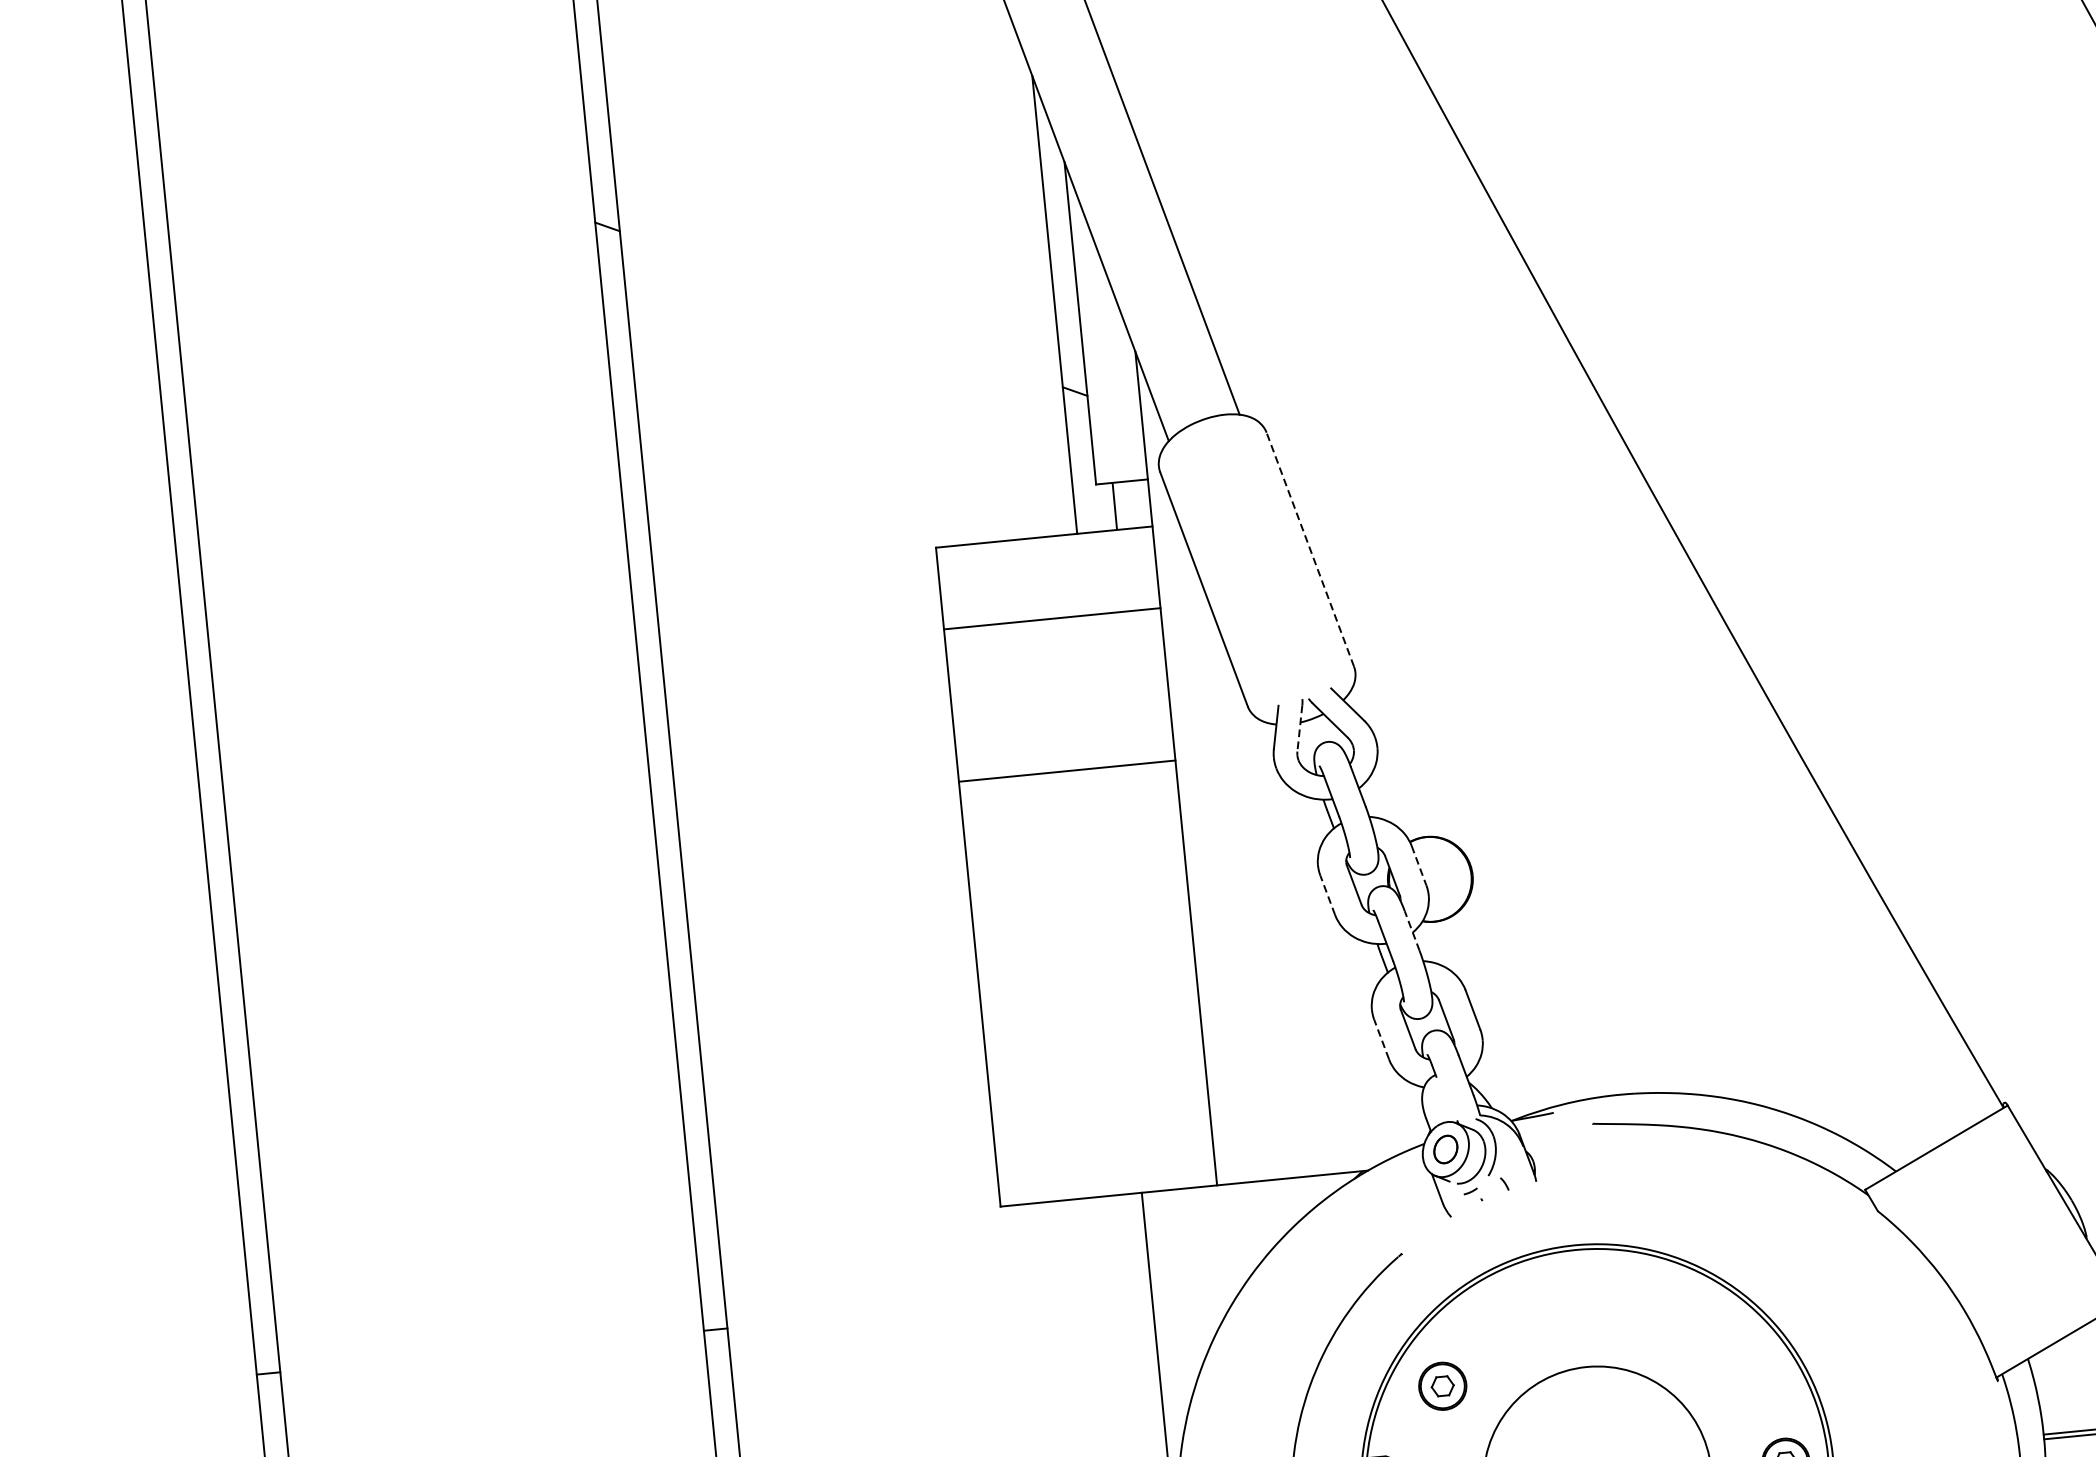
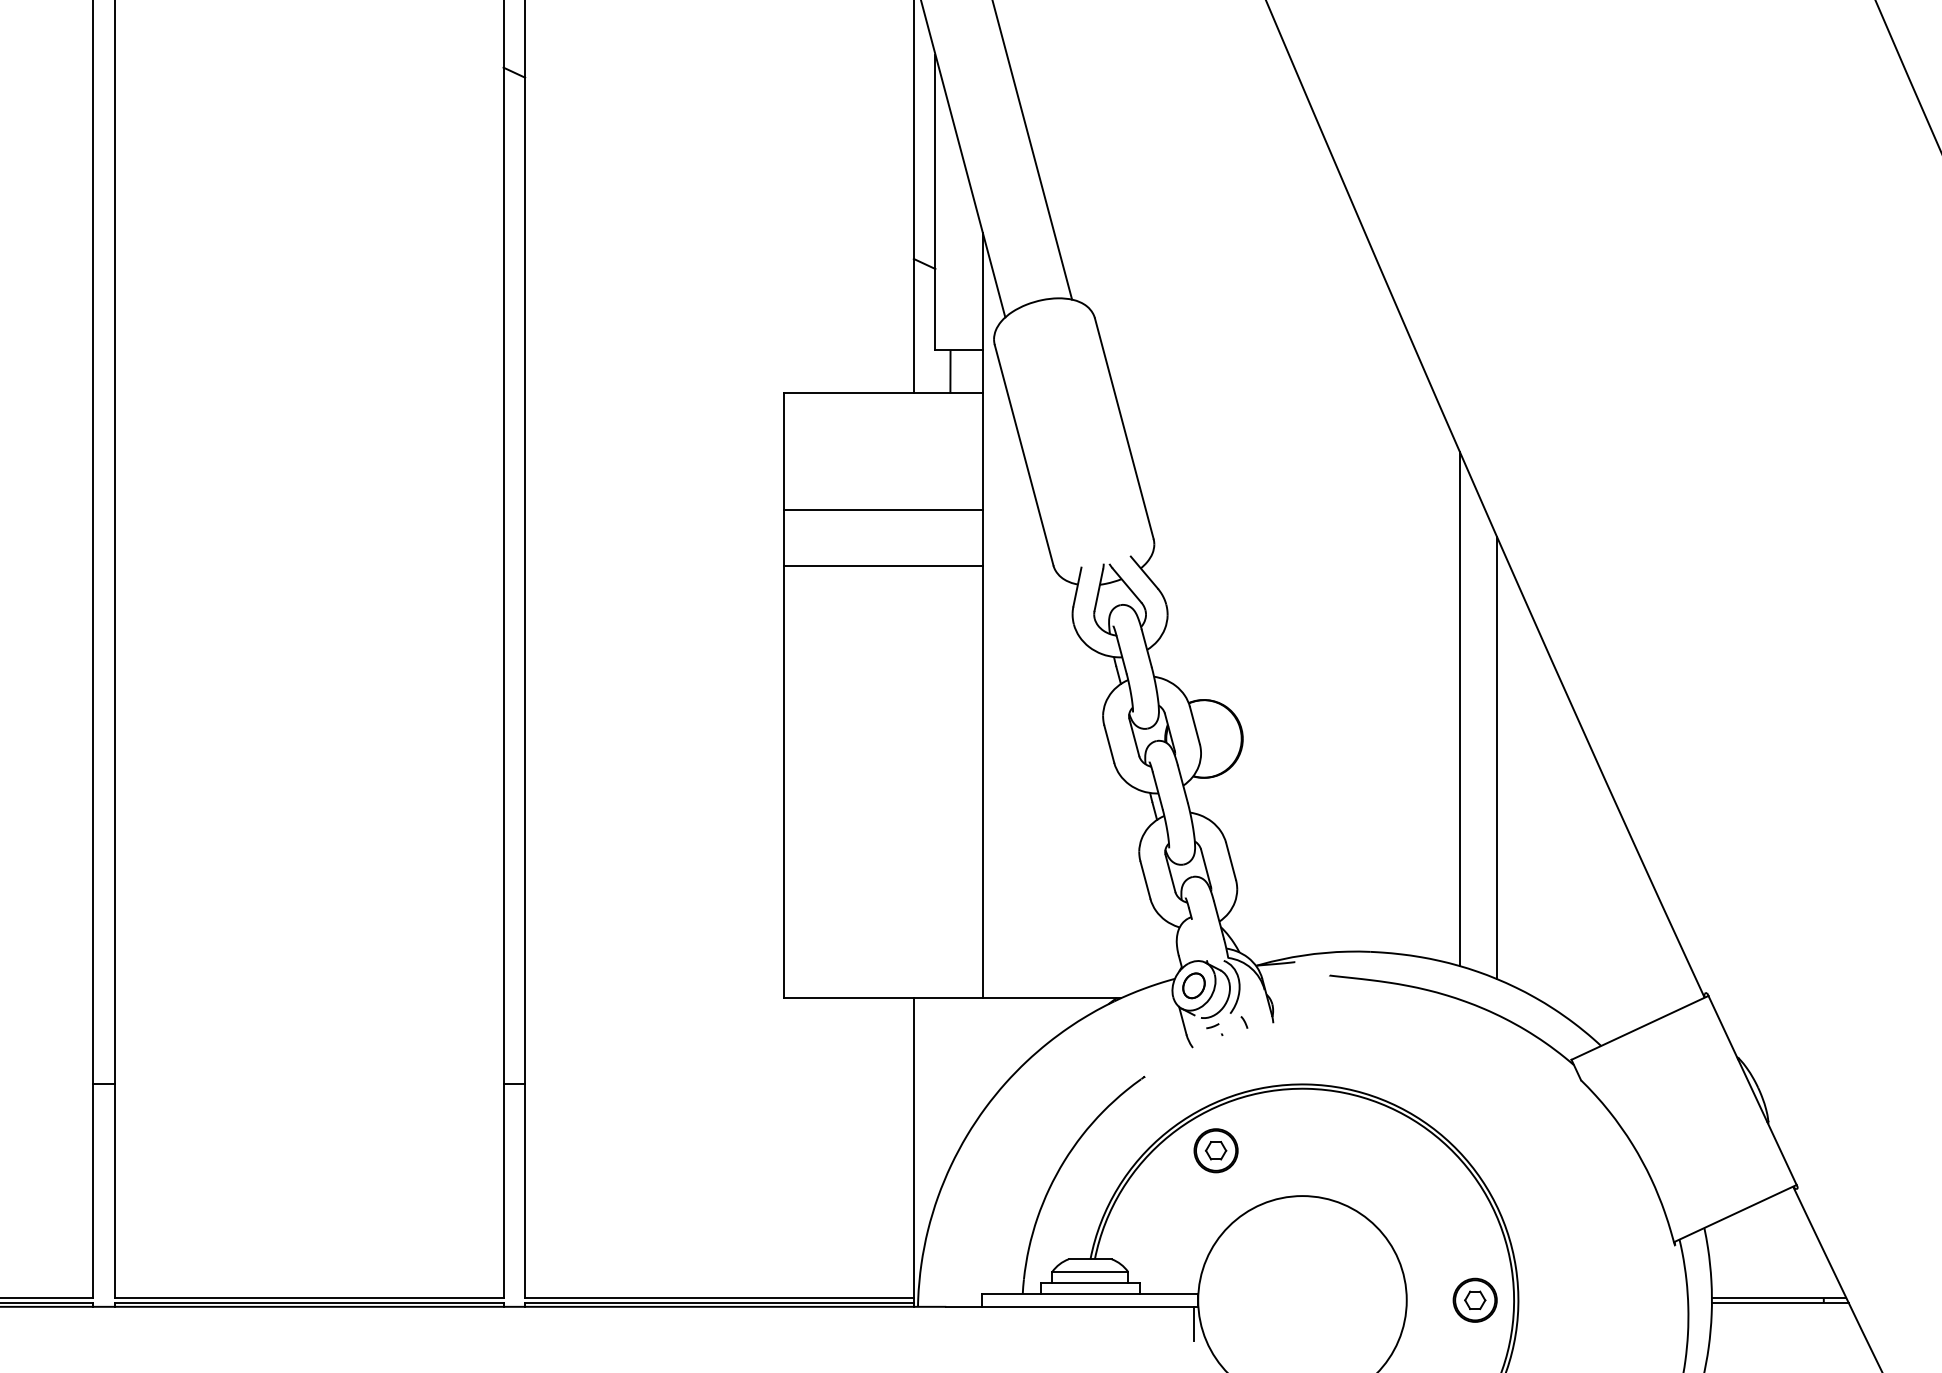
line: (1310, 549) -> (1124, 428), dashed -> solid
line: (1052, 618) -> (883, 510), moved
line: (1299, 728) -> (1098, 590), dashed -> solid
line: (1067, 771) -> (883, 566), moved
line: (1705, 818) -> (1459, 708), added
line: (1419, 865) -> (1195, 725), dashed -> solid
line: (1751, 868) -> (1496, 757), added
line: (1327, 894) -> (1109, 743), dashed -> solid
line: (1411, 930) -> (1182, 783), dashed -> solid
line: (1381, 1038) -> (1145, 879), dashed -> solid
part: (1442, 1386) -> (1215, 1150), moved

